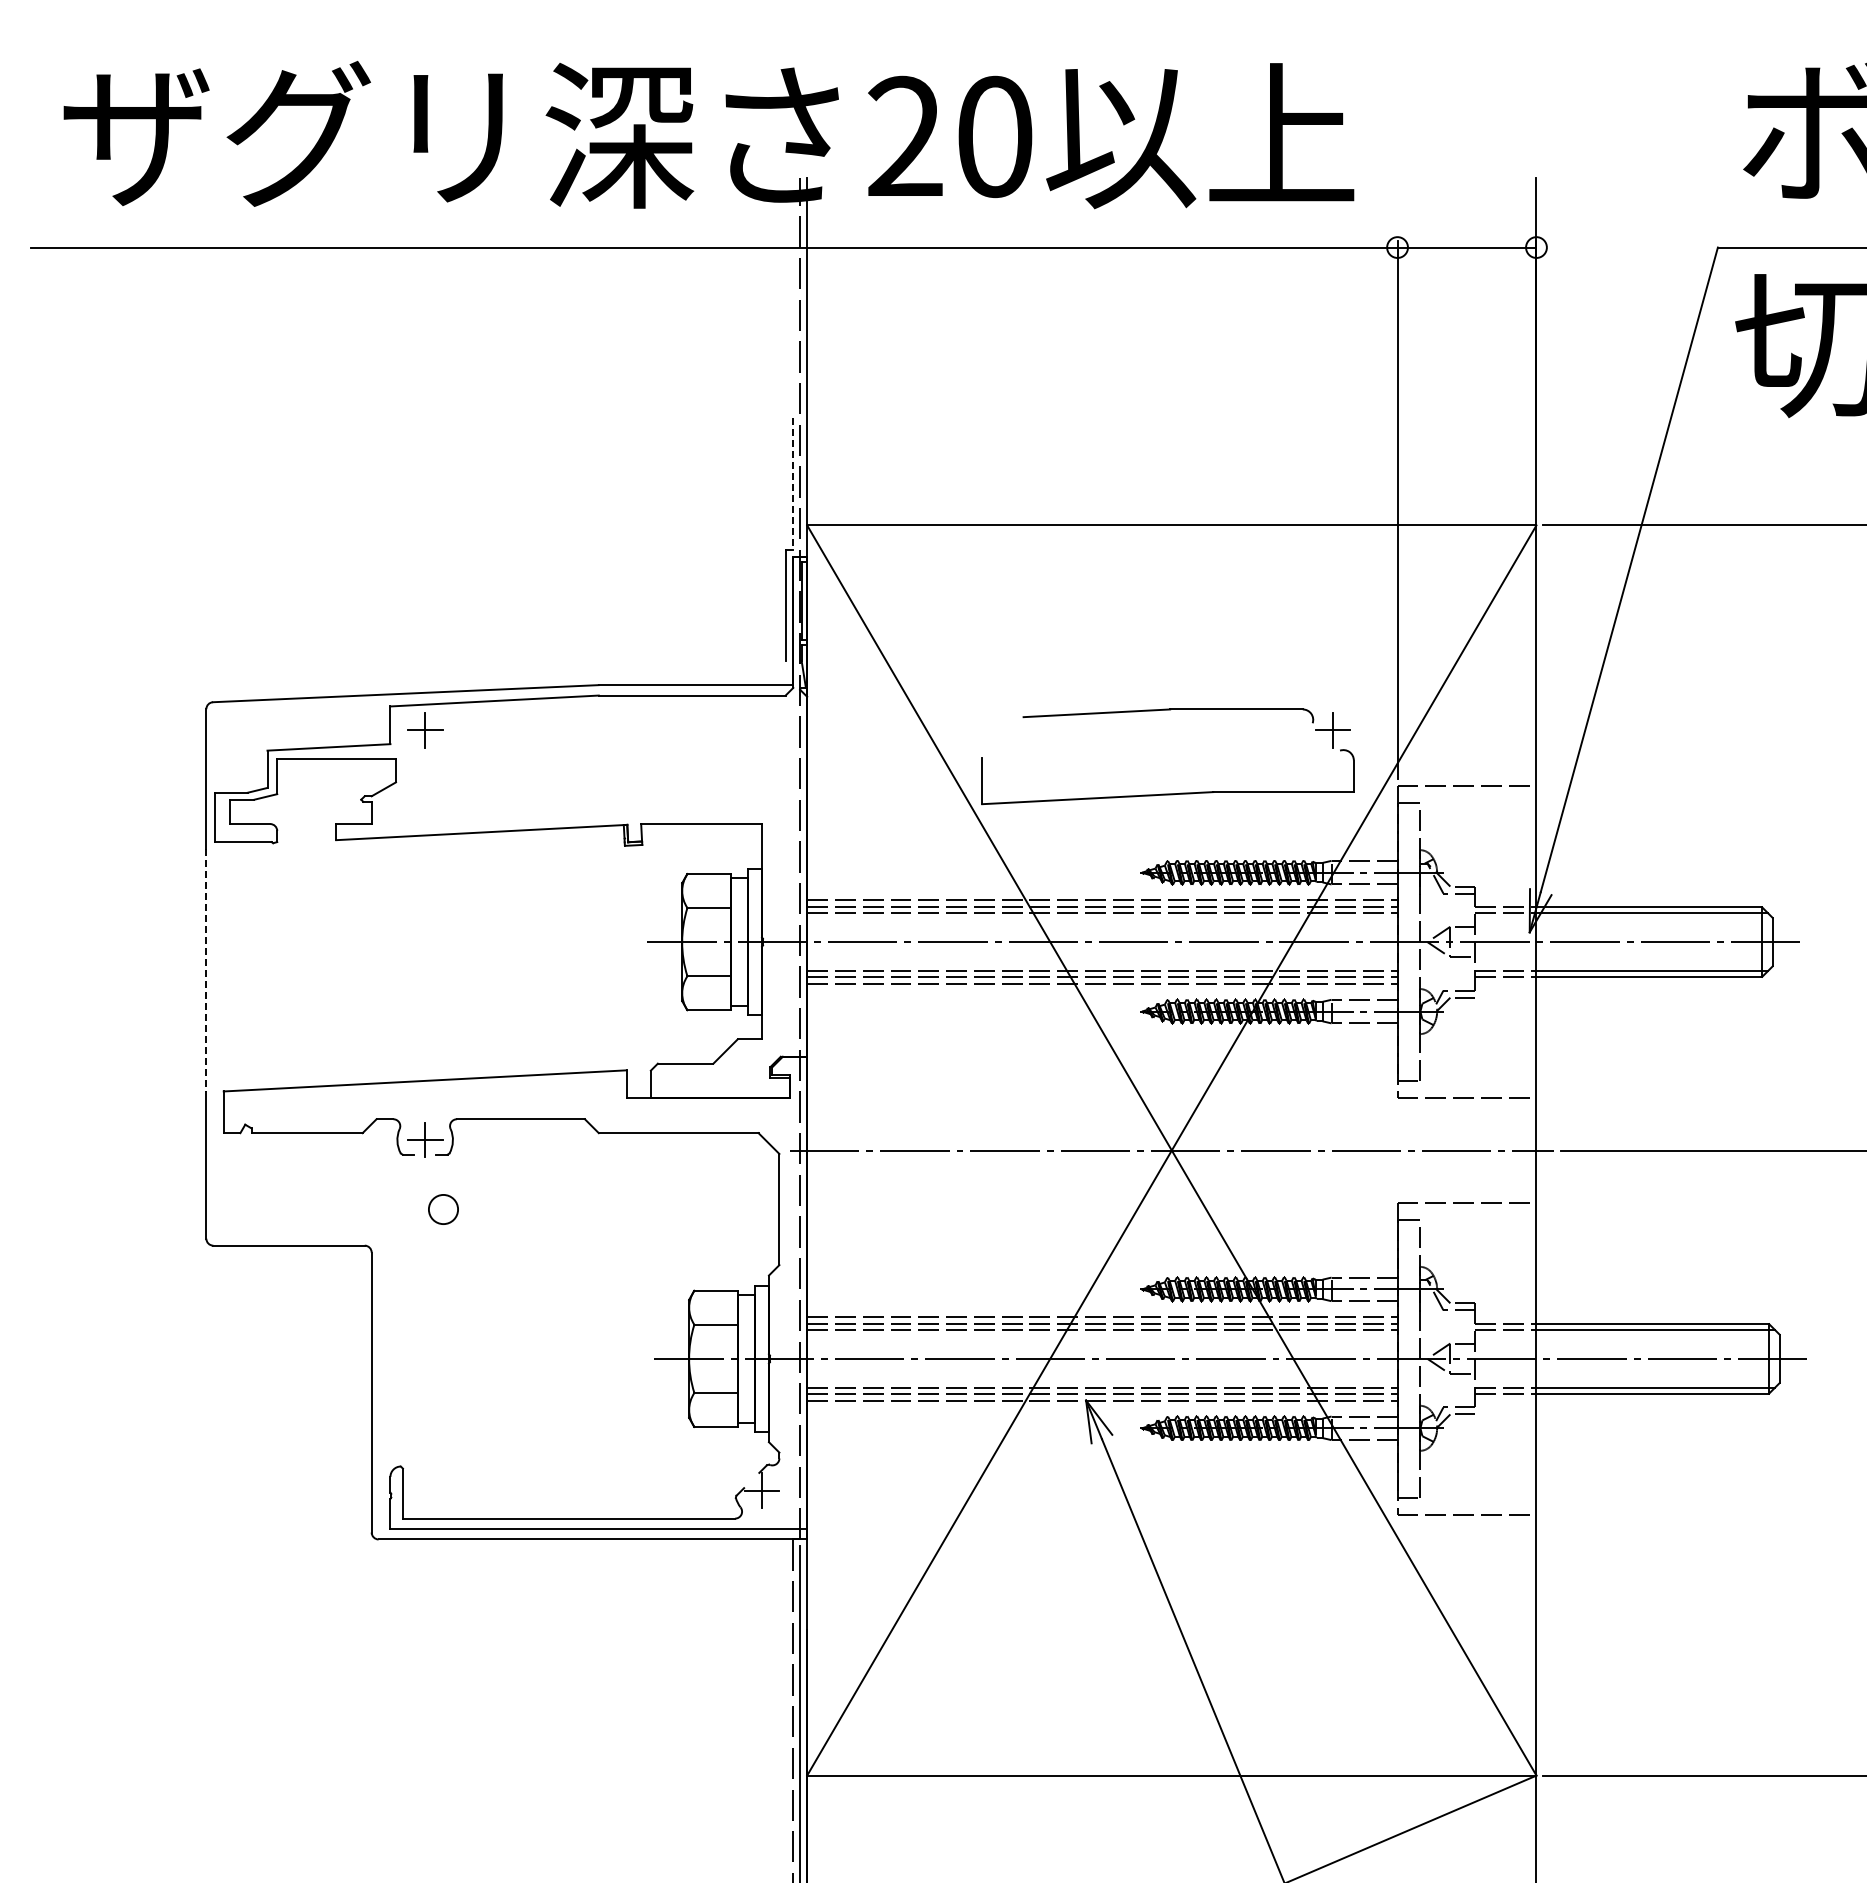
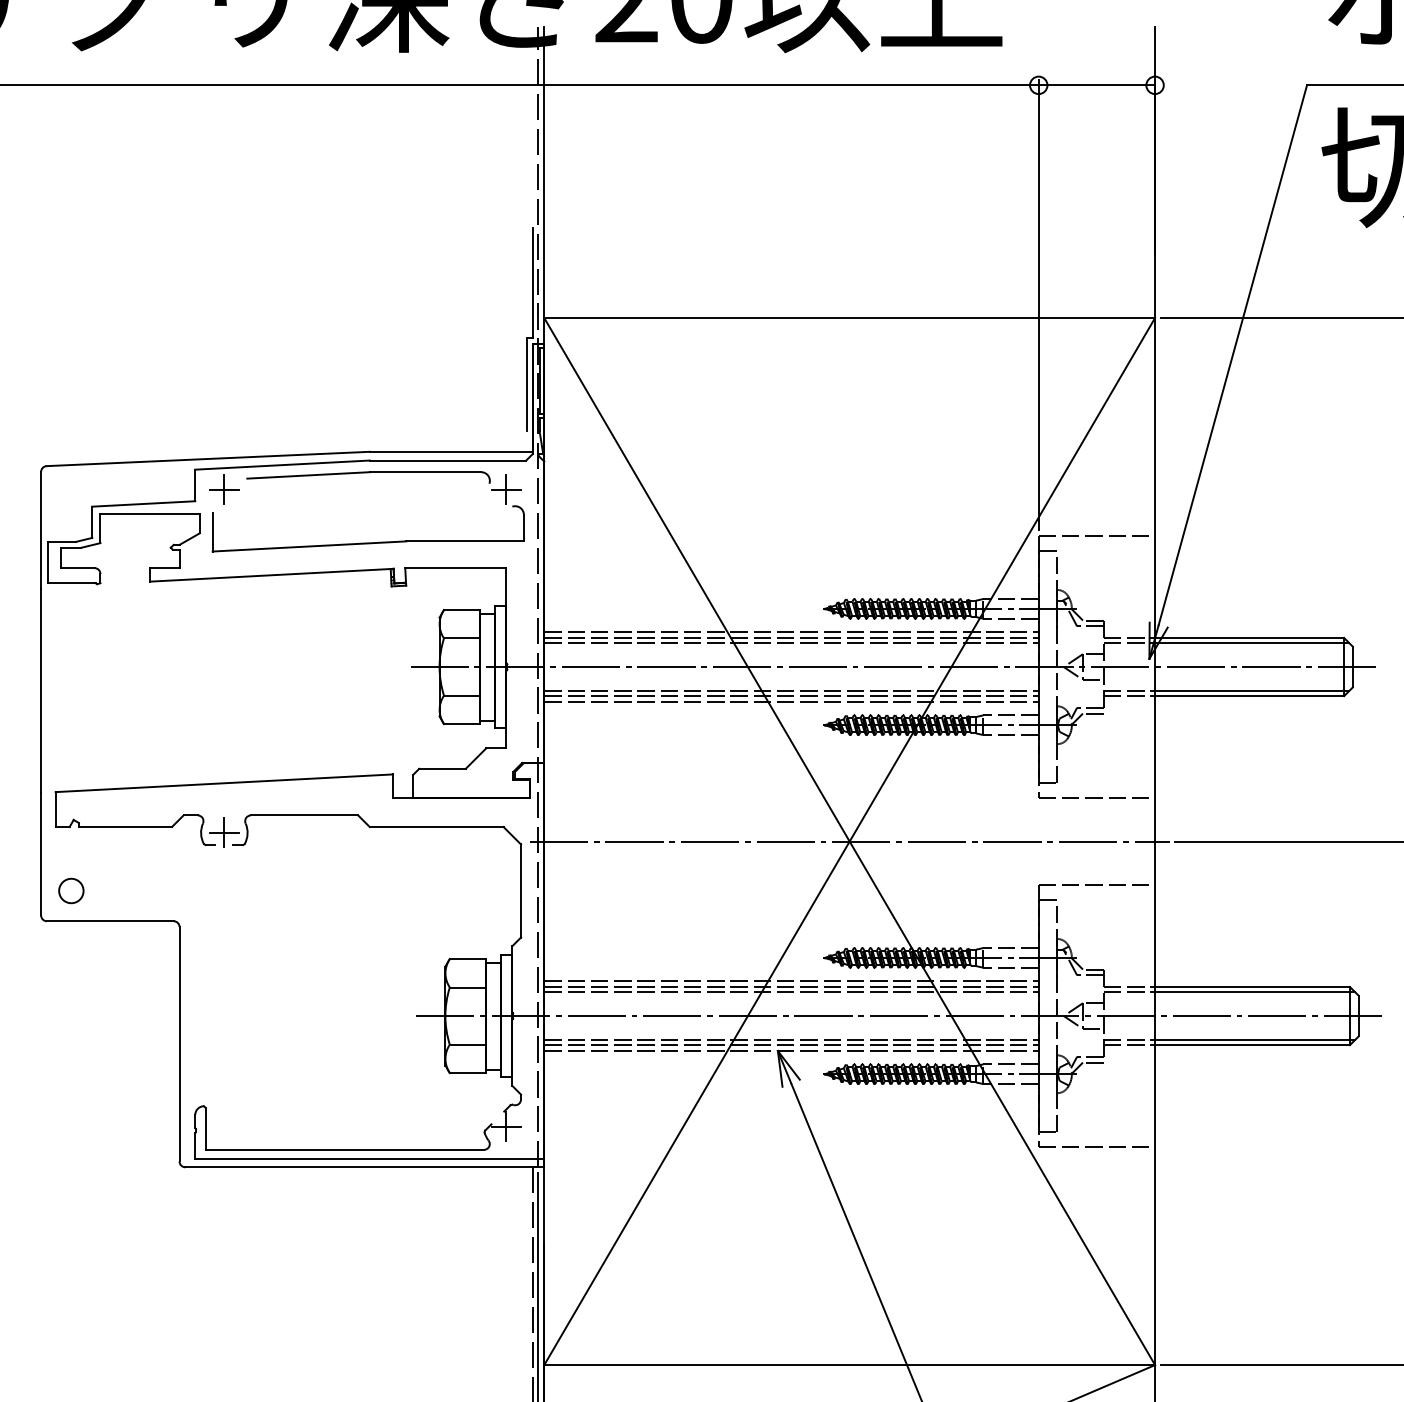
line: (793, 483) -> (532, 282), dashed -> solid
part: (1167, 793) -> (367, 542), moved
line: (206, 970) -> (41, 690), dashed -> solid
circle: (443, 1209) -> (71, 890), moved

